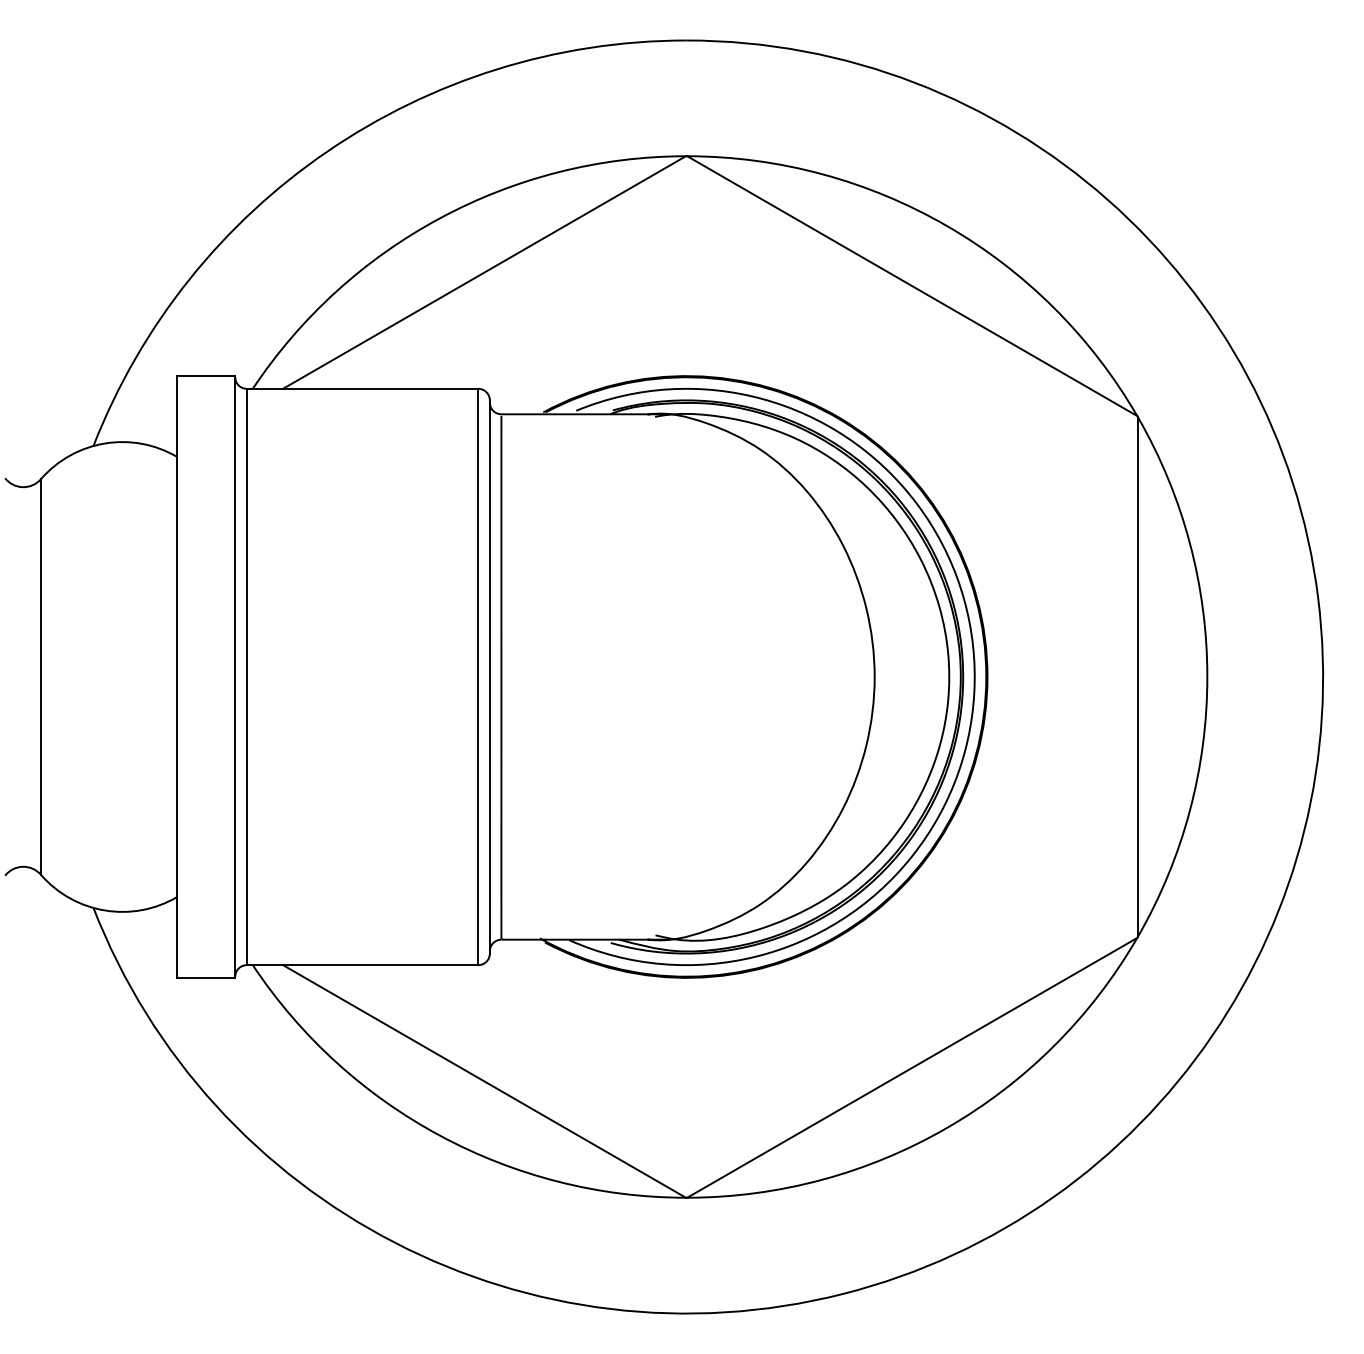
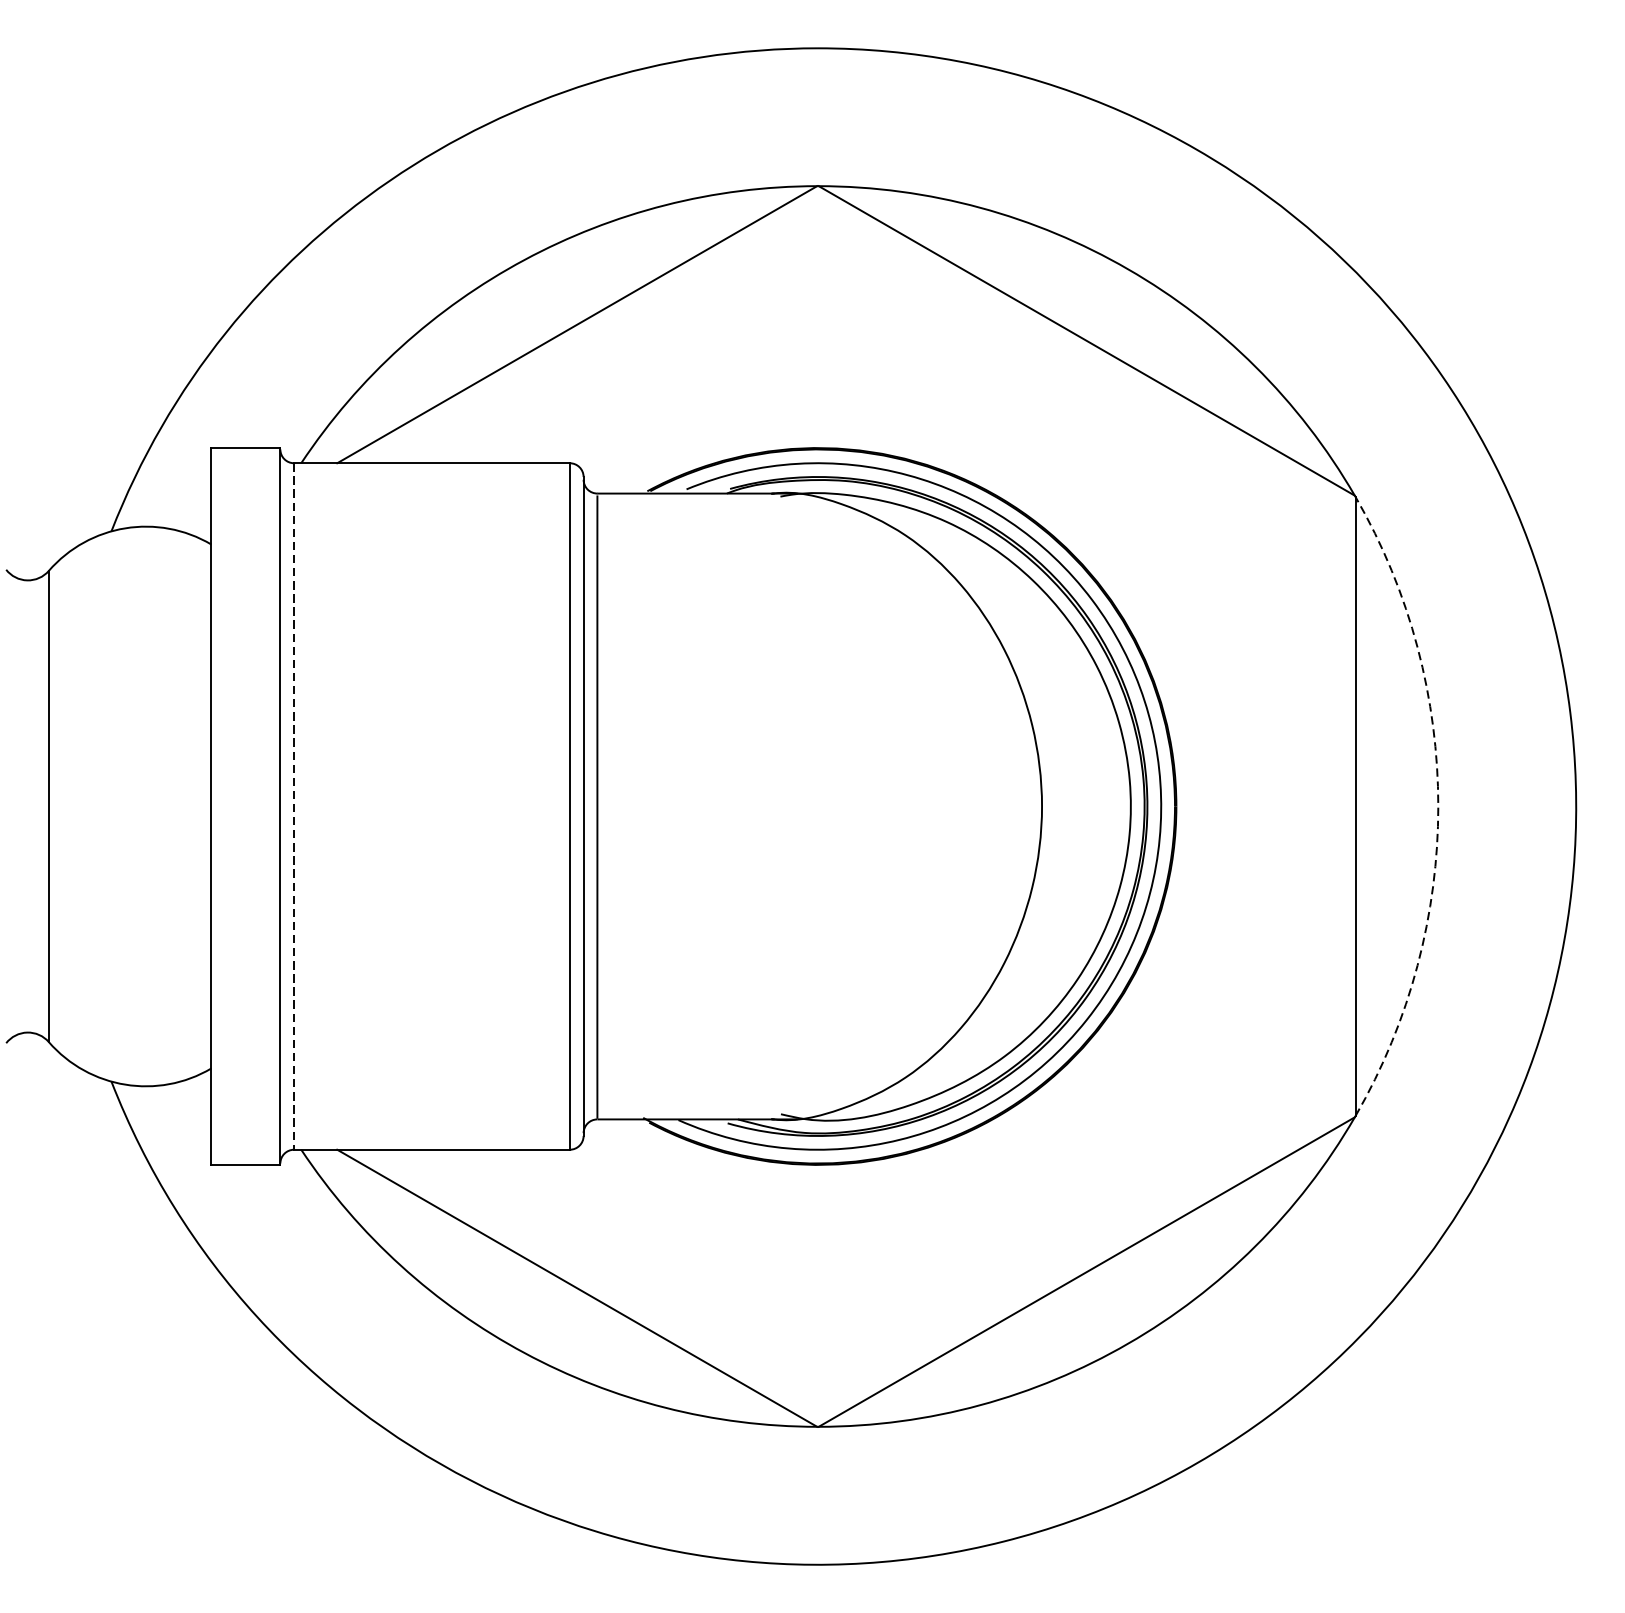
line: (246, 677) -> (293, 807), solid -> dashed
arc: (1207, 677) -> (1438, 807), solid -> dashed

